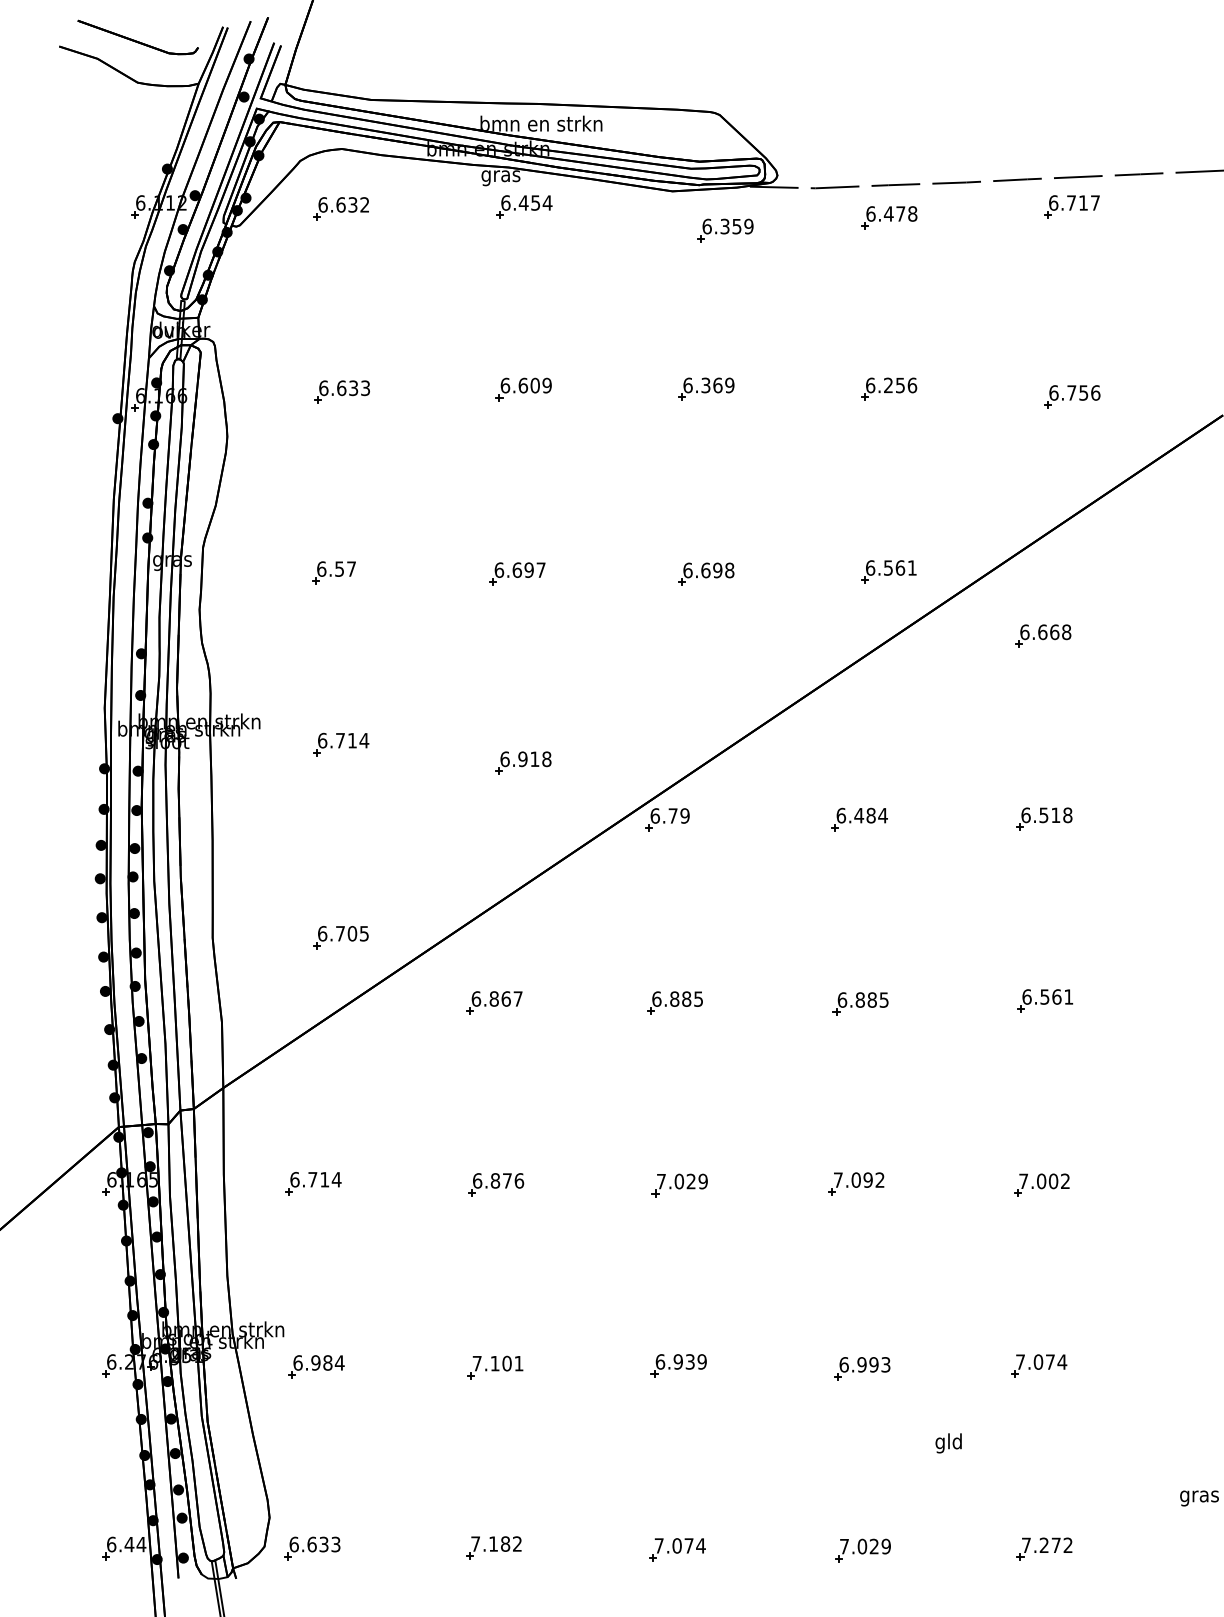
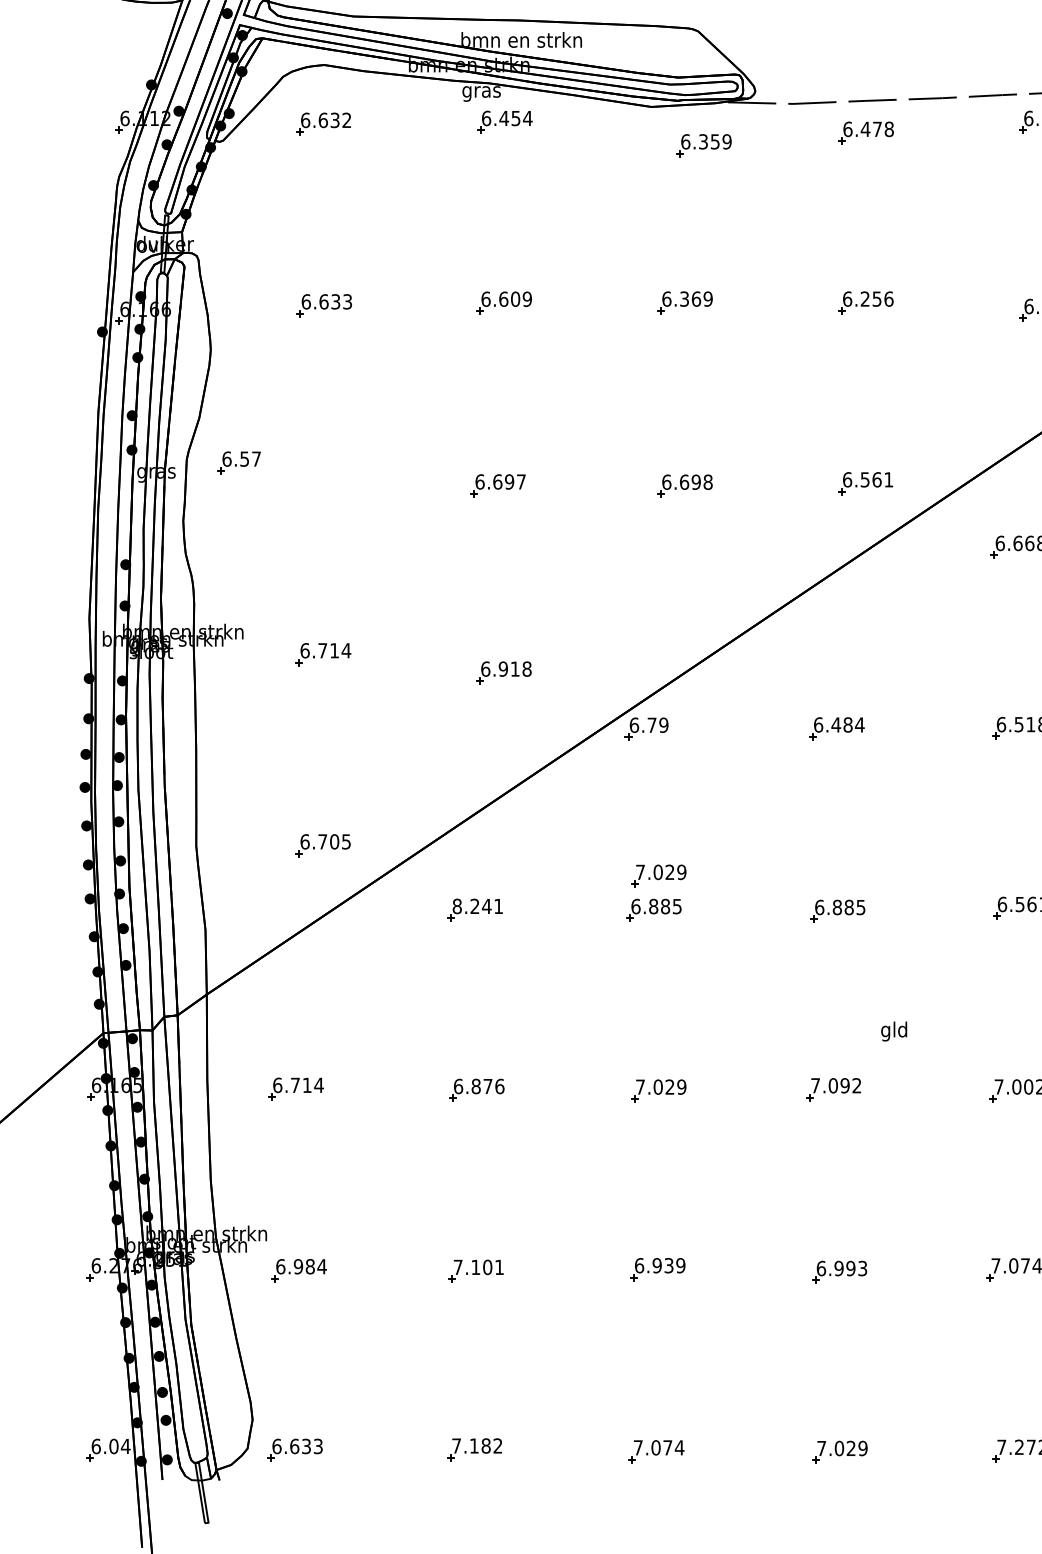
part: (333, 572) -> (238, 462), moved
part: (679, 968) -> (658, 876), added
text: (496, 998) -> (477, 905), 6.867 -> 8.241
text: (948, 1443) -> (893, 1031), moved
text: (129, 1544) -> (113, 1446), 6.44 -> 6.04

